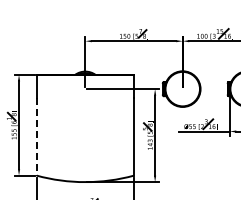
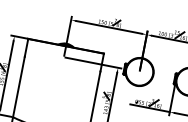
line: (36, 136) -> (18, 86), dashed -> solid

